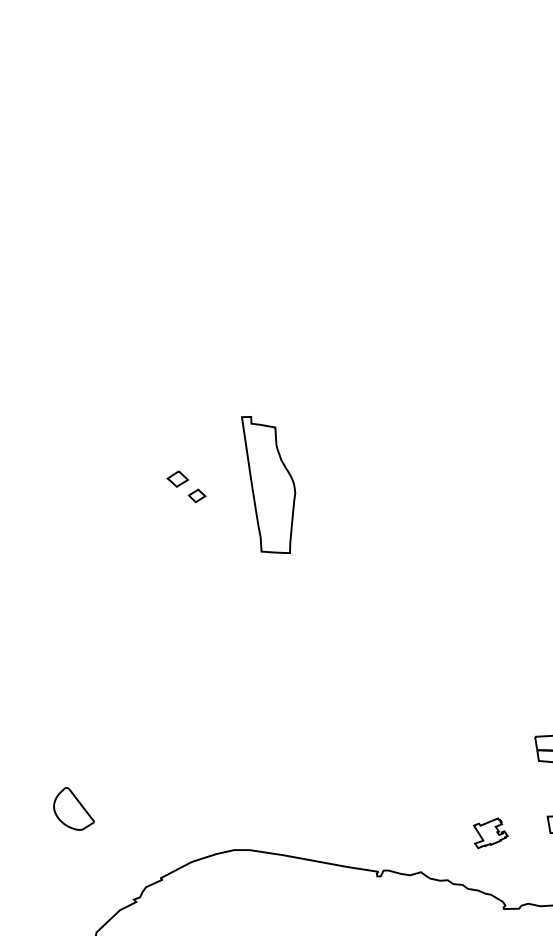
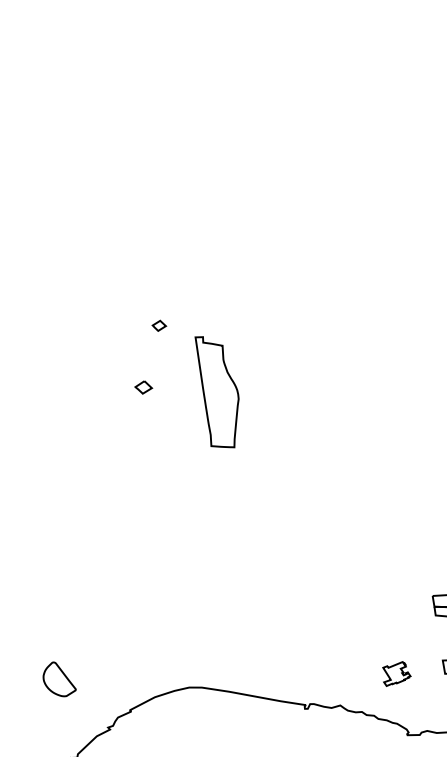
part: (196, 495) -> (158, 325), moved
part: (73, 808) -> (59, 679), moved

